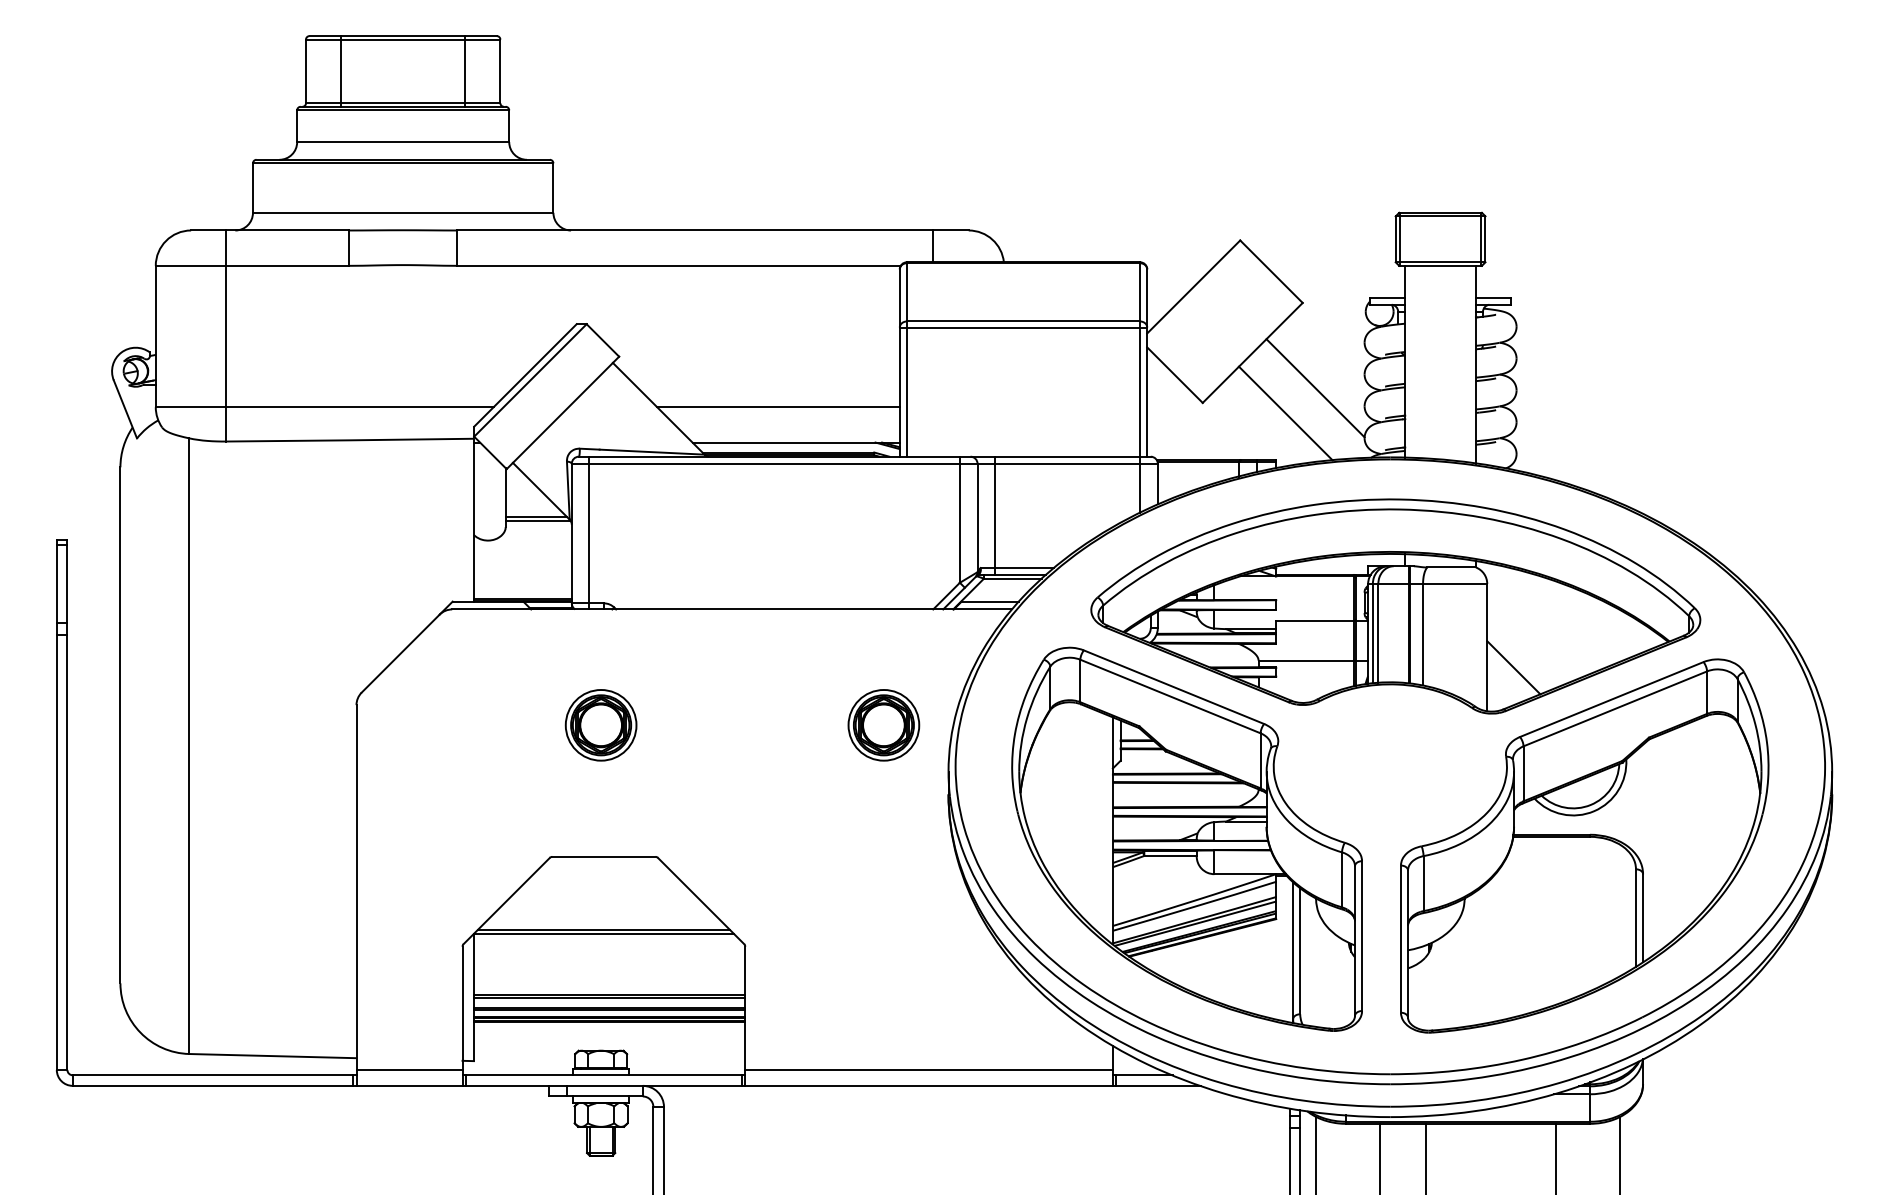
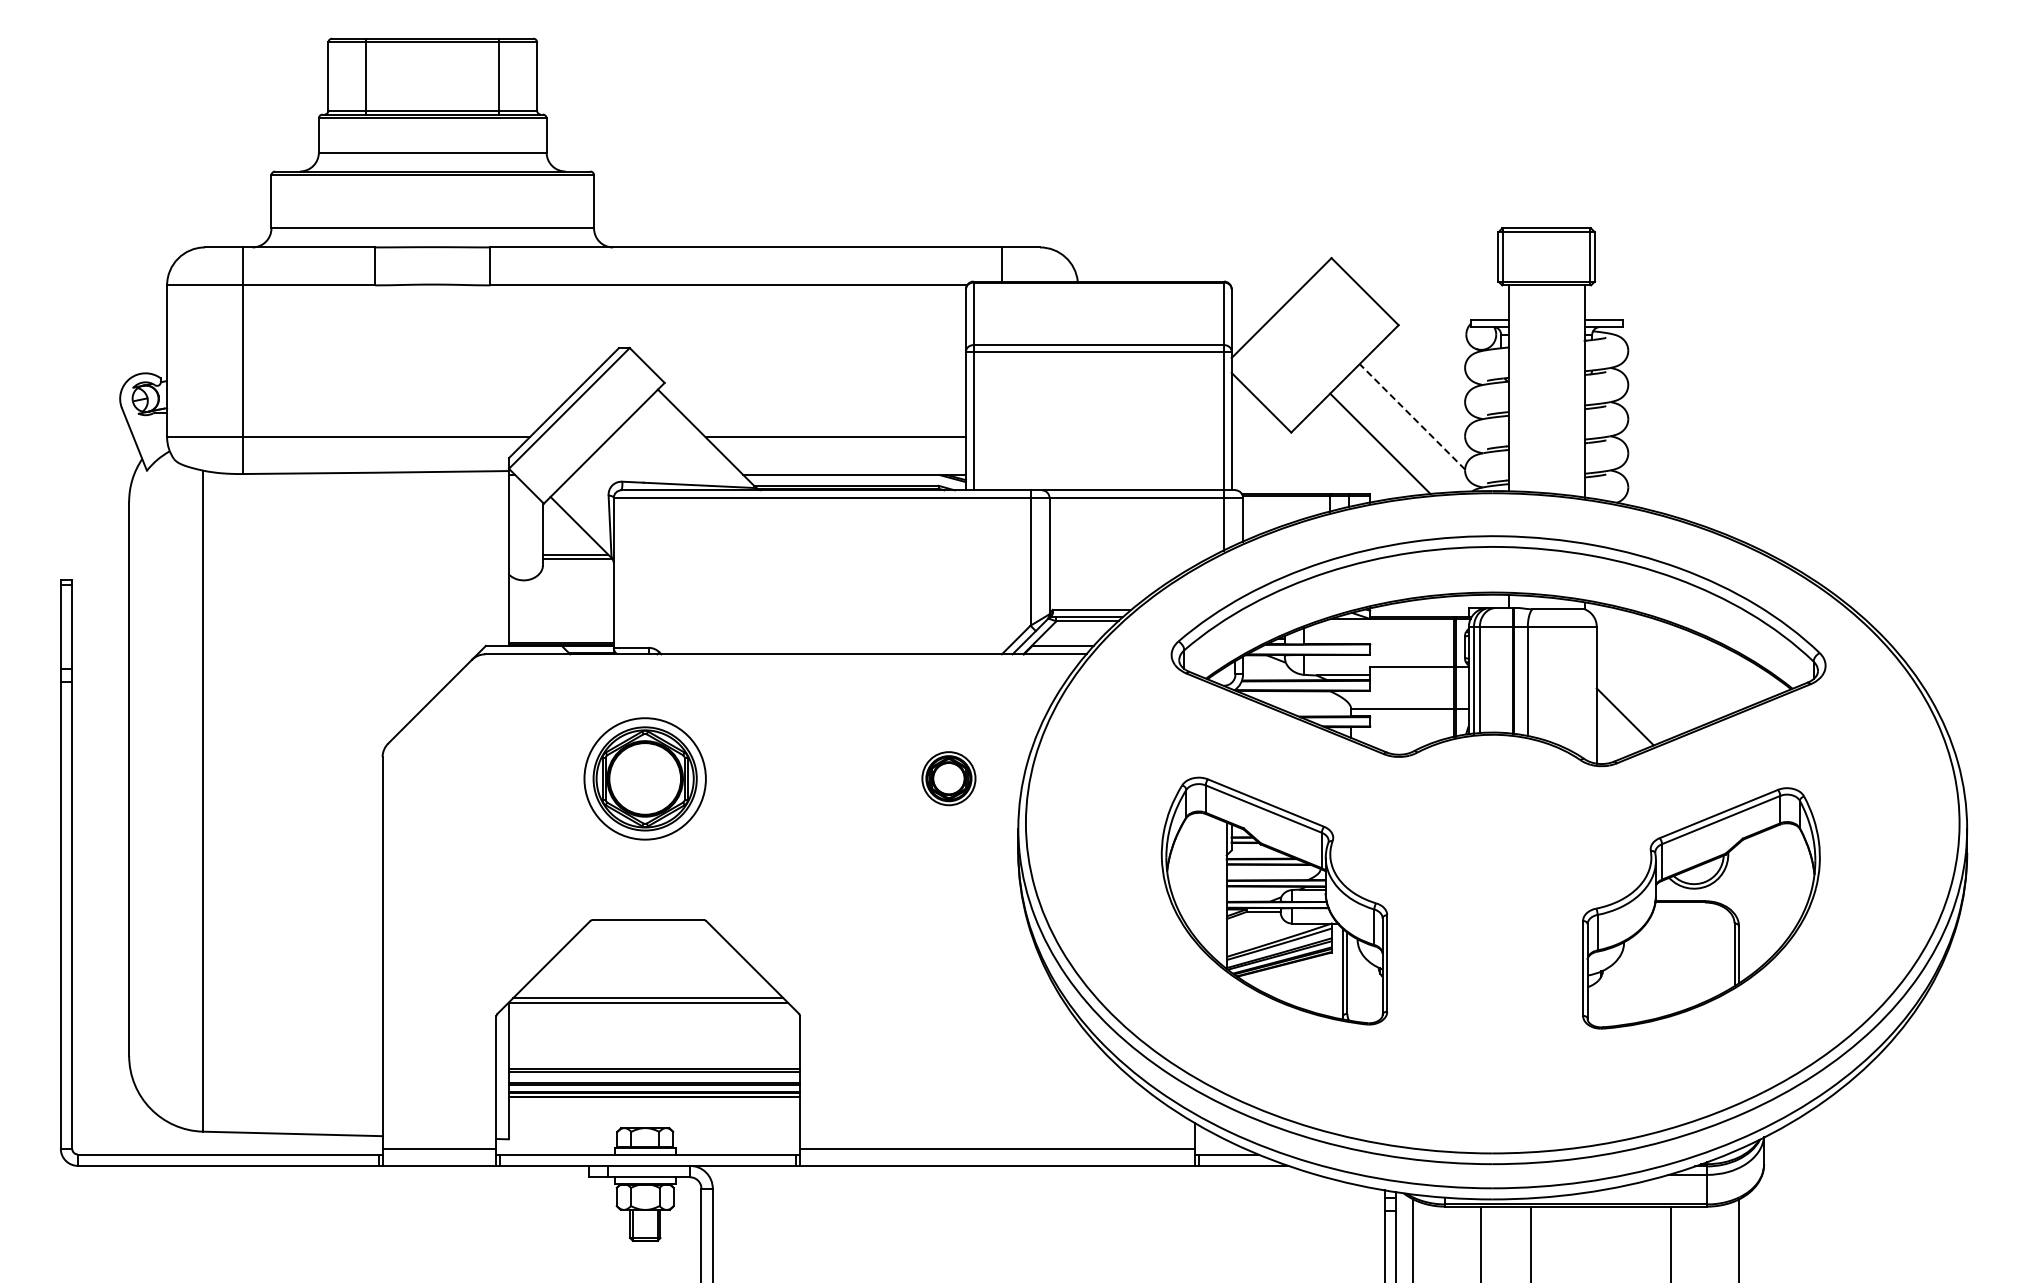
line: (1315, 387) -> (1412, 416), solid -> dashed
line: (995, 515) -> (1068, 553), removed
line: (589, 533) -> (632, 572), removed
part: (601, 725) -> (645, 778), size x1.6
part: (883, 725) -> (948, 778), size x0.7
part: (1187, 838) -> (1274, 900), size x0.6
part: (1584, 846) -> (1701, 908), size x0.6

